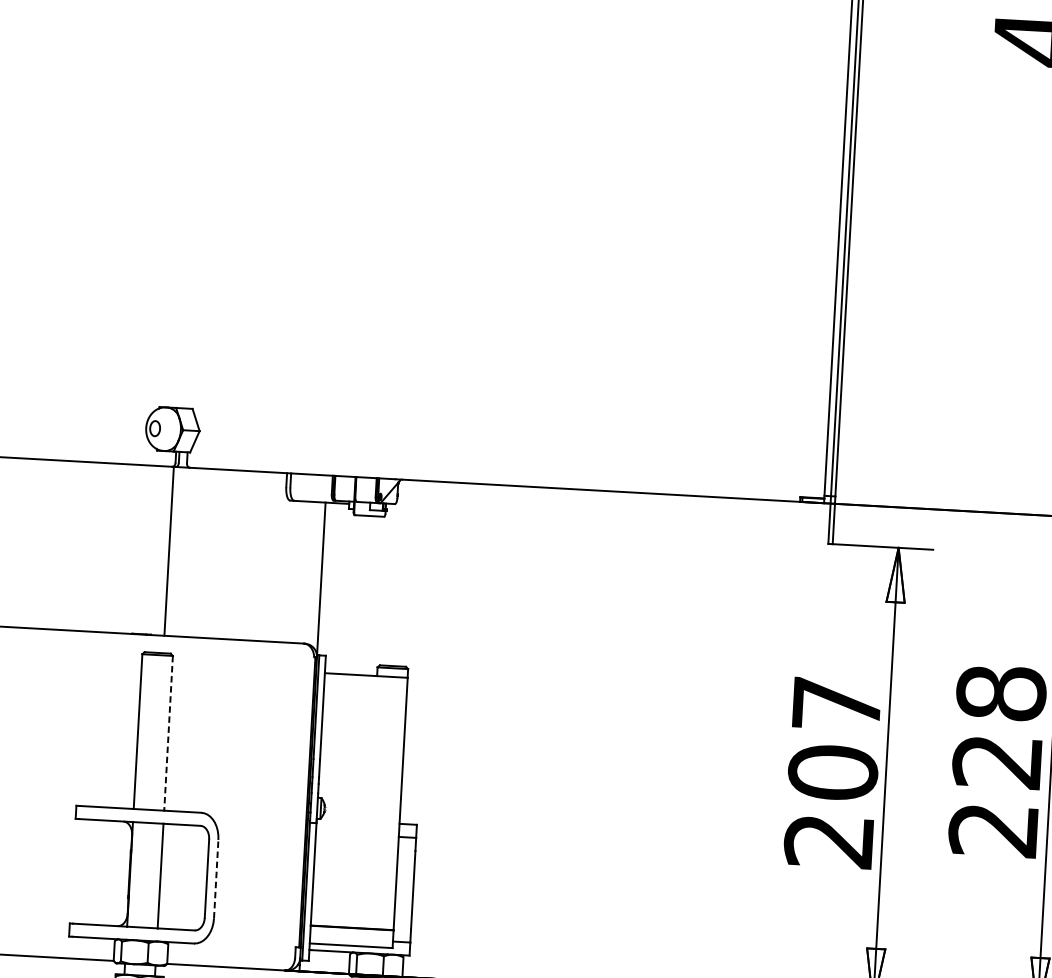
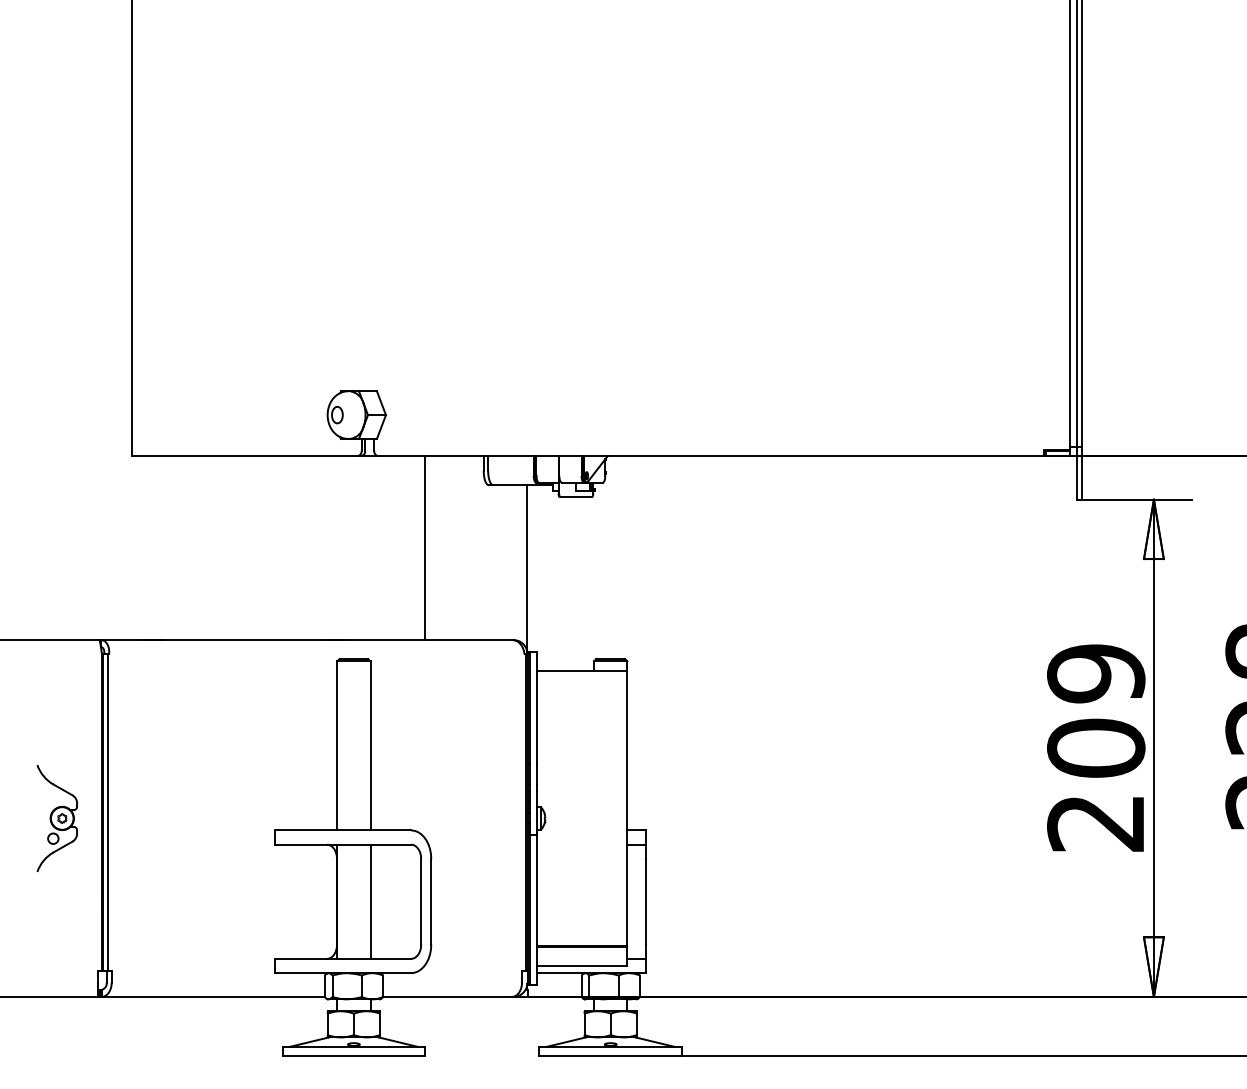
line: (169, 551) -> (425, 547), moved
text: (837, 704) -> (1096, 673), 207 -> 209
line: (168, 733) -> (370, 746), dashed -> solid
line: (216, 878) -> (431, 901), dashed -> solid

